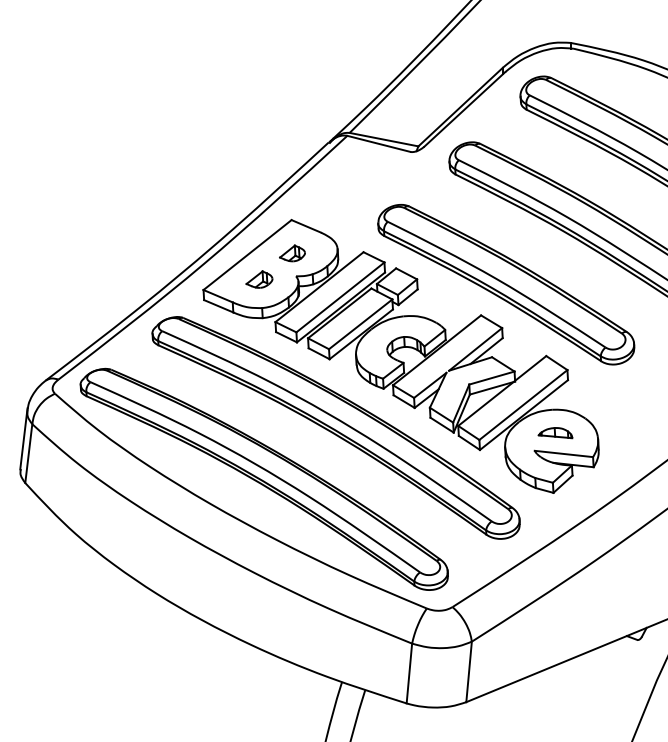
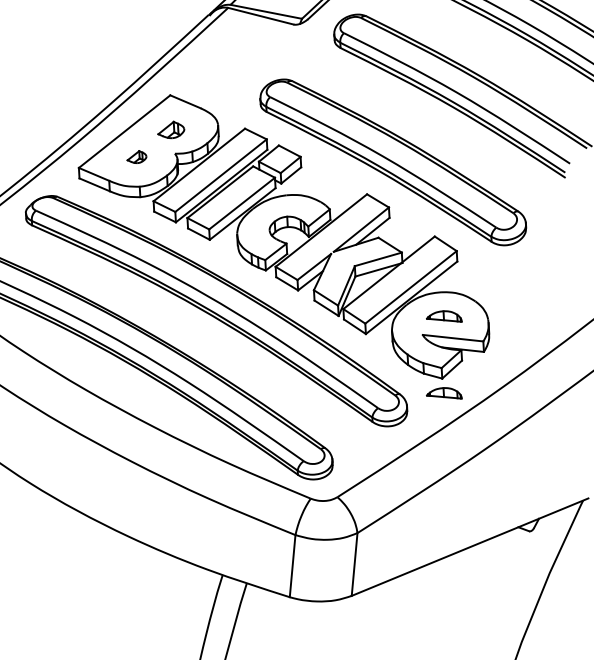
part: (259, 279) -> (137, 157), size x0.7
part: (555, 507) -> (444, 393), added

